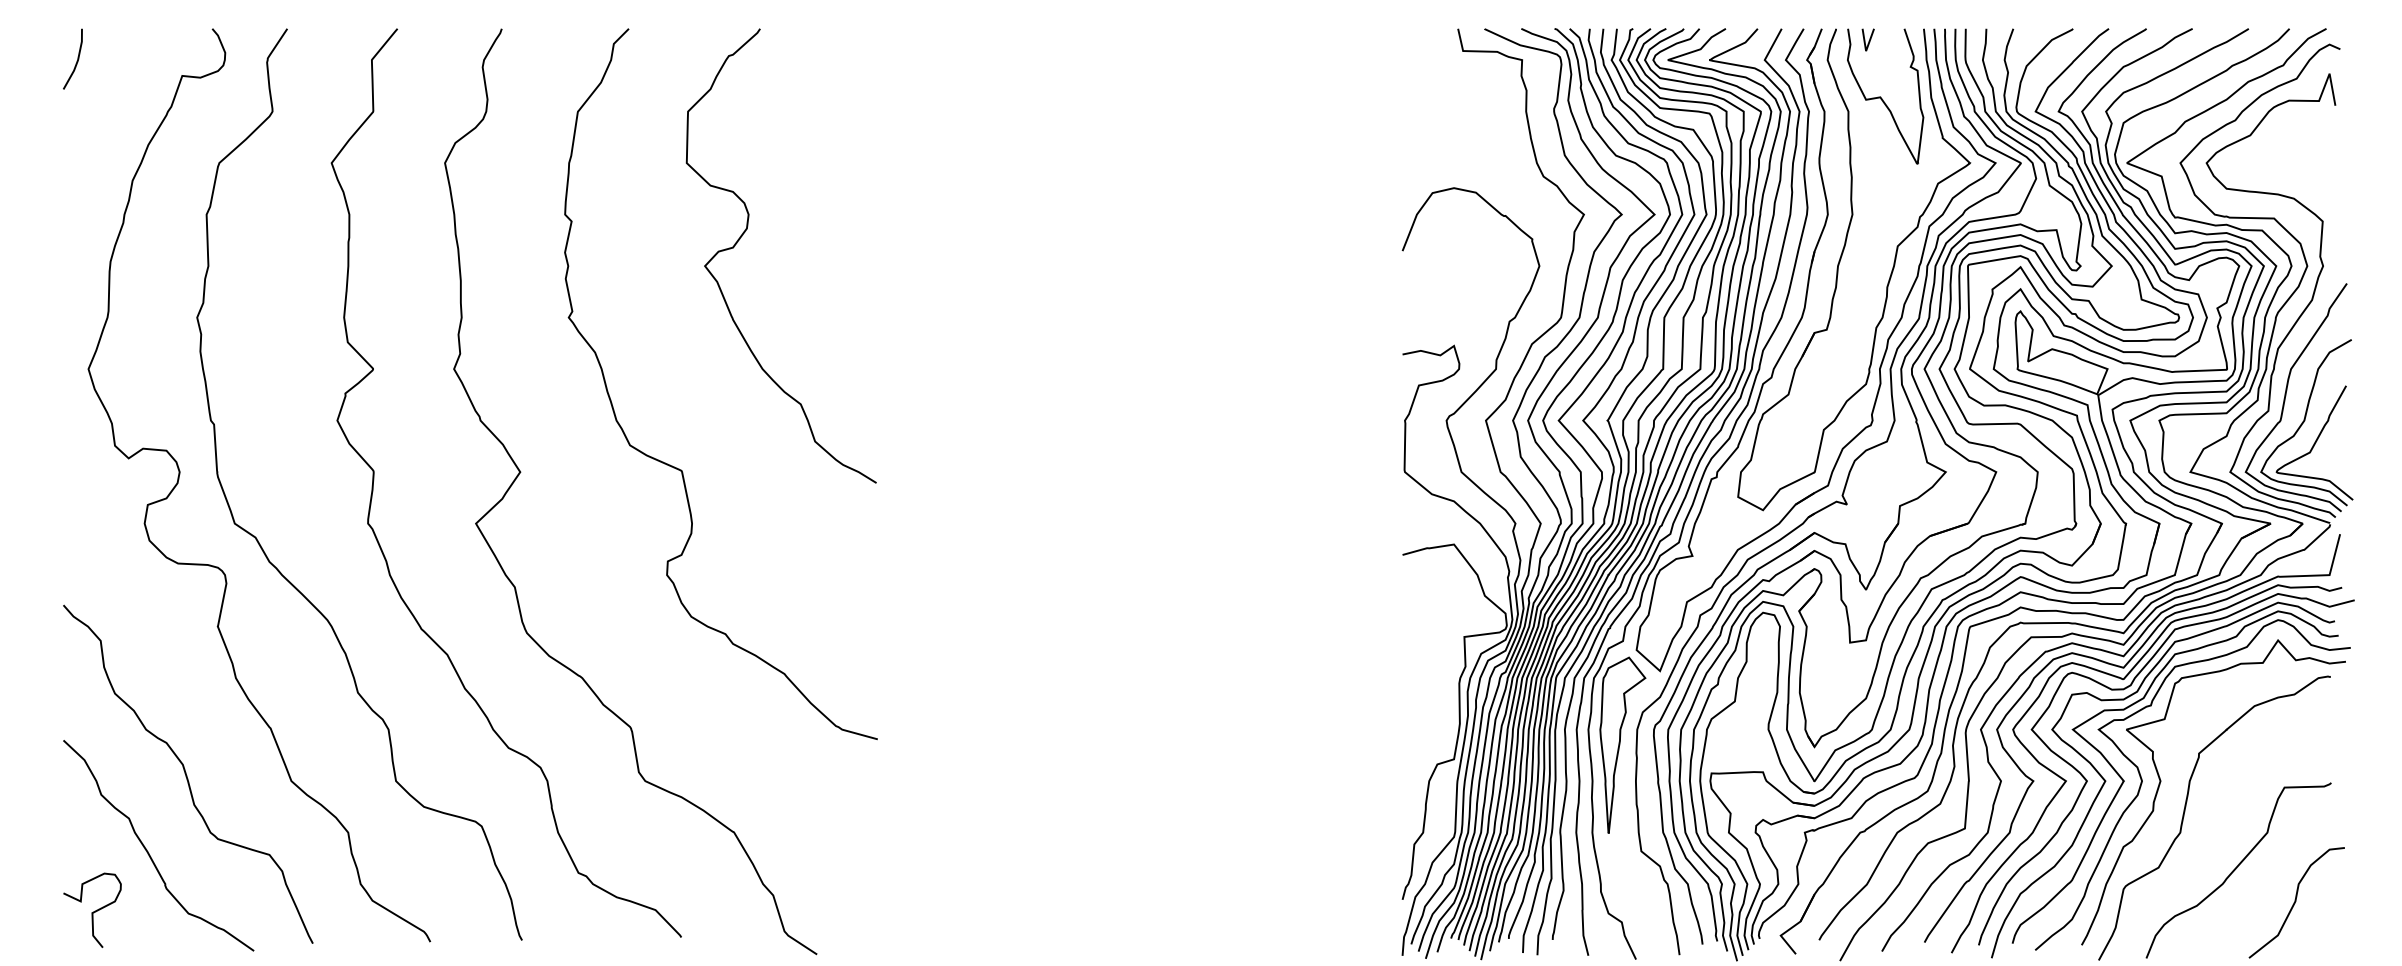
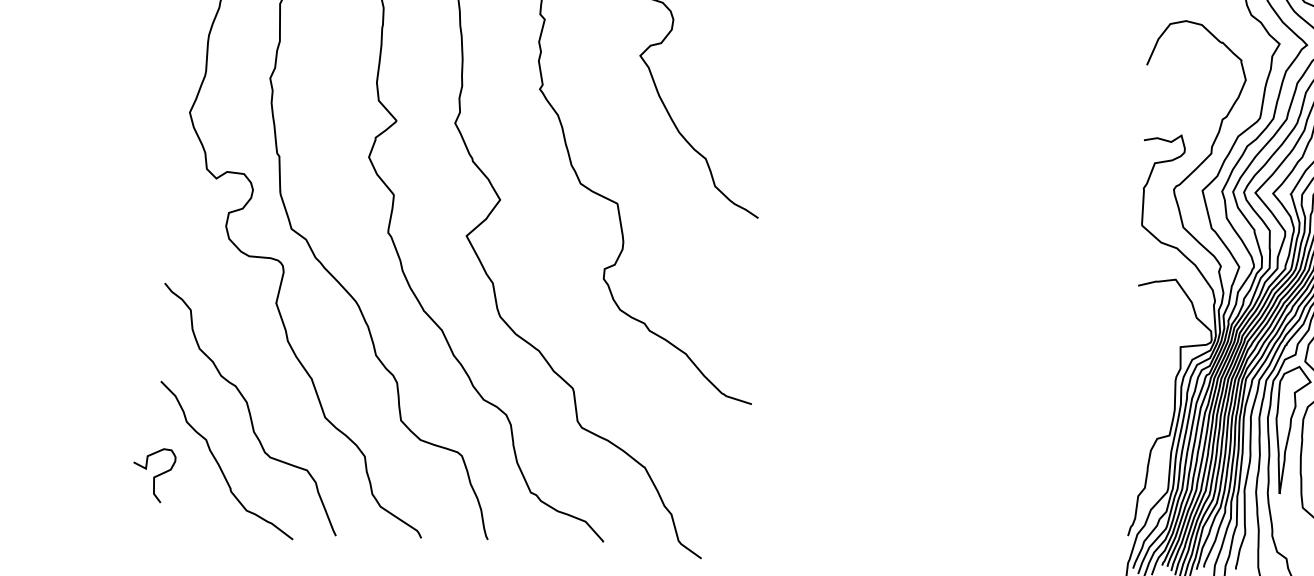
curve: (93, 911) -> (154, 476), moved

